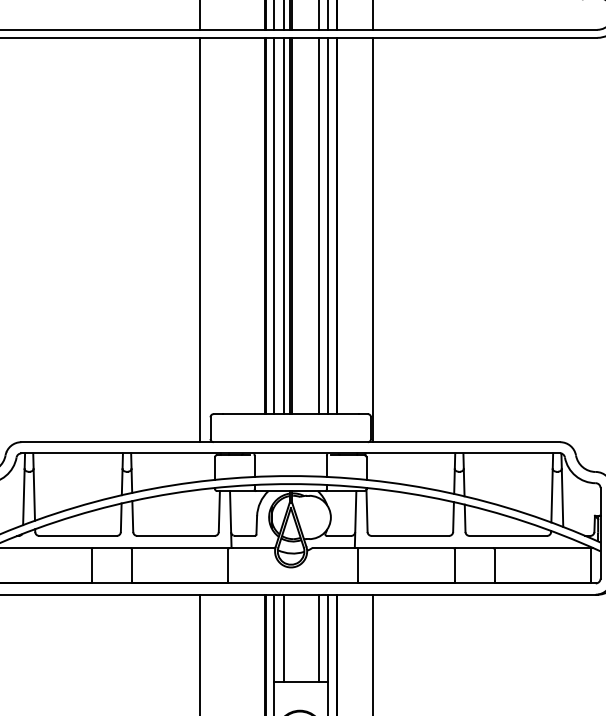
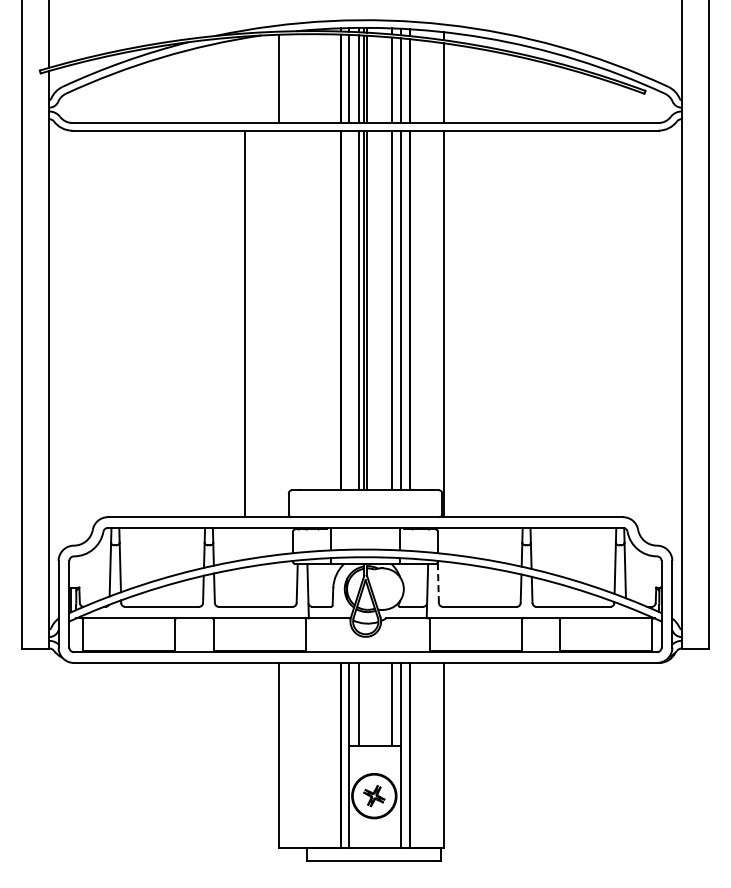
line: (274, 225) -> (349, 310), removed
line: (199, 239) -> (244, 323), moved
line: (367, 510) -> (438, 582), solid -> dashed

